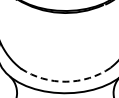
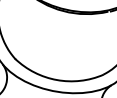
arc: (66, 81) -> (57, 79), dashed -> solid

